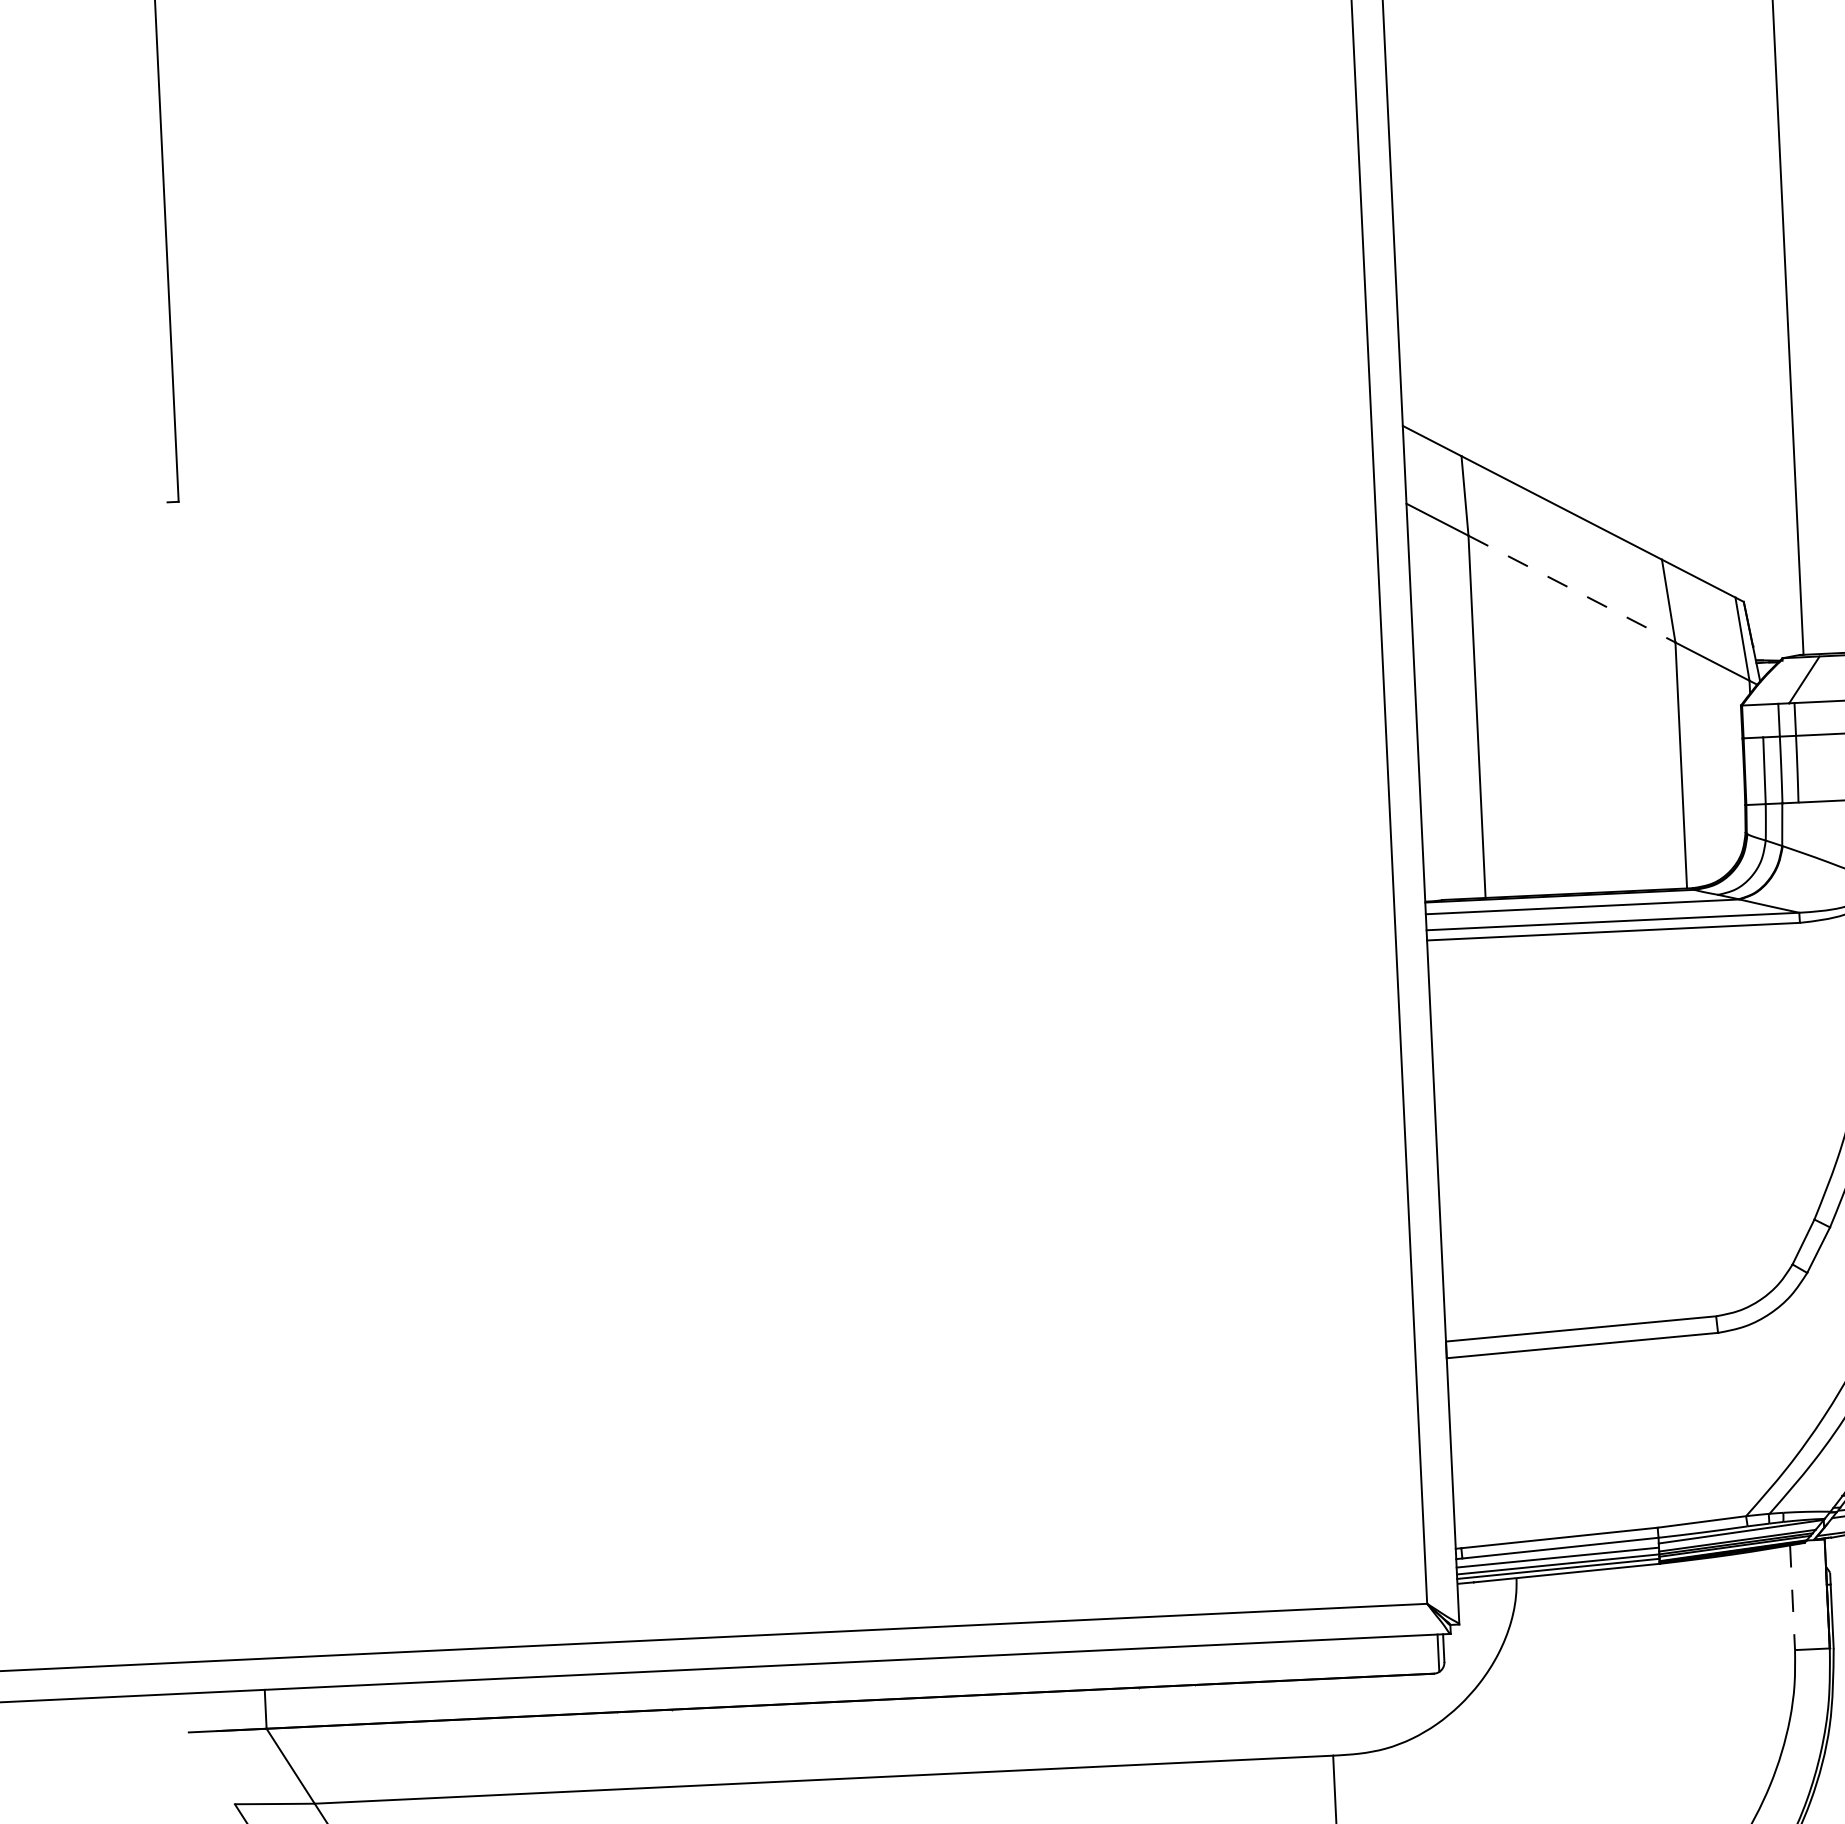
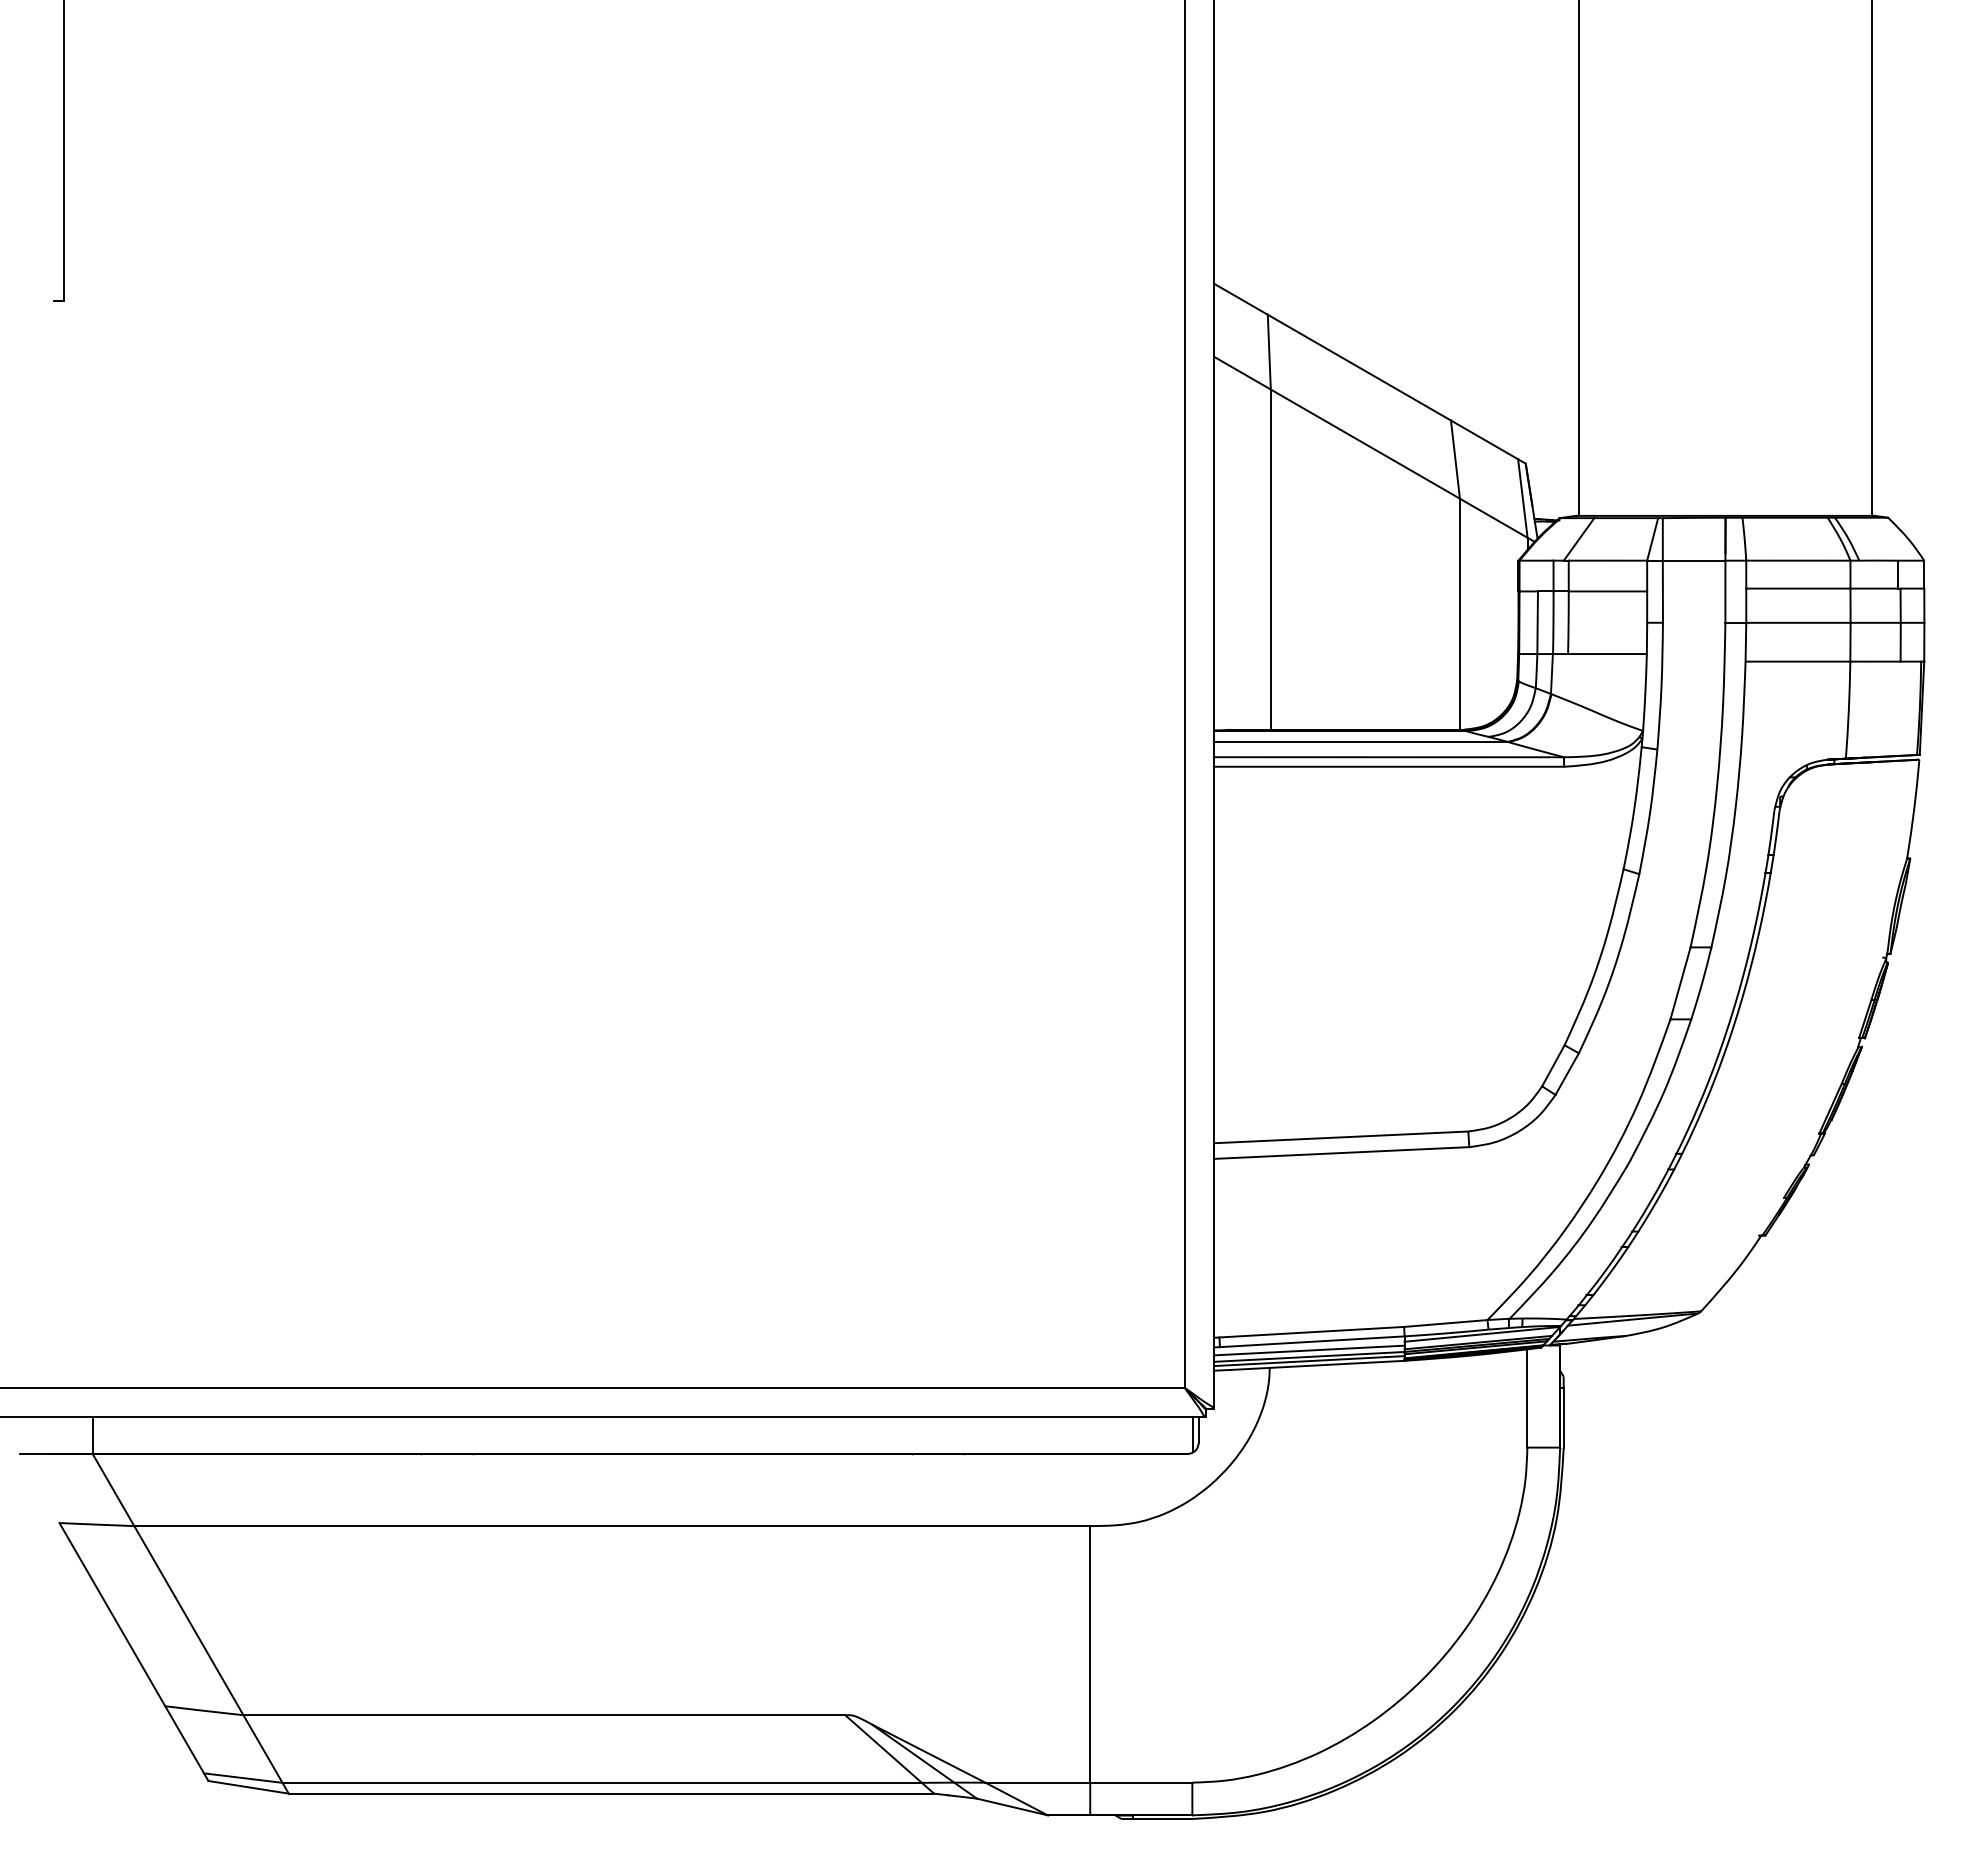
line: (1572, 589) -> (1365, 444), dashed -> solid
line: (1792, 1597) -> (1527, 1398), dashed -> solid

